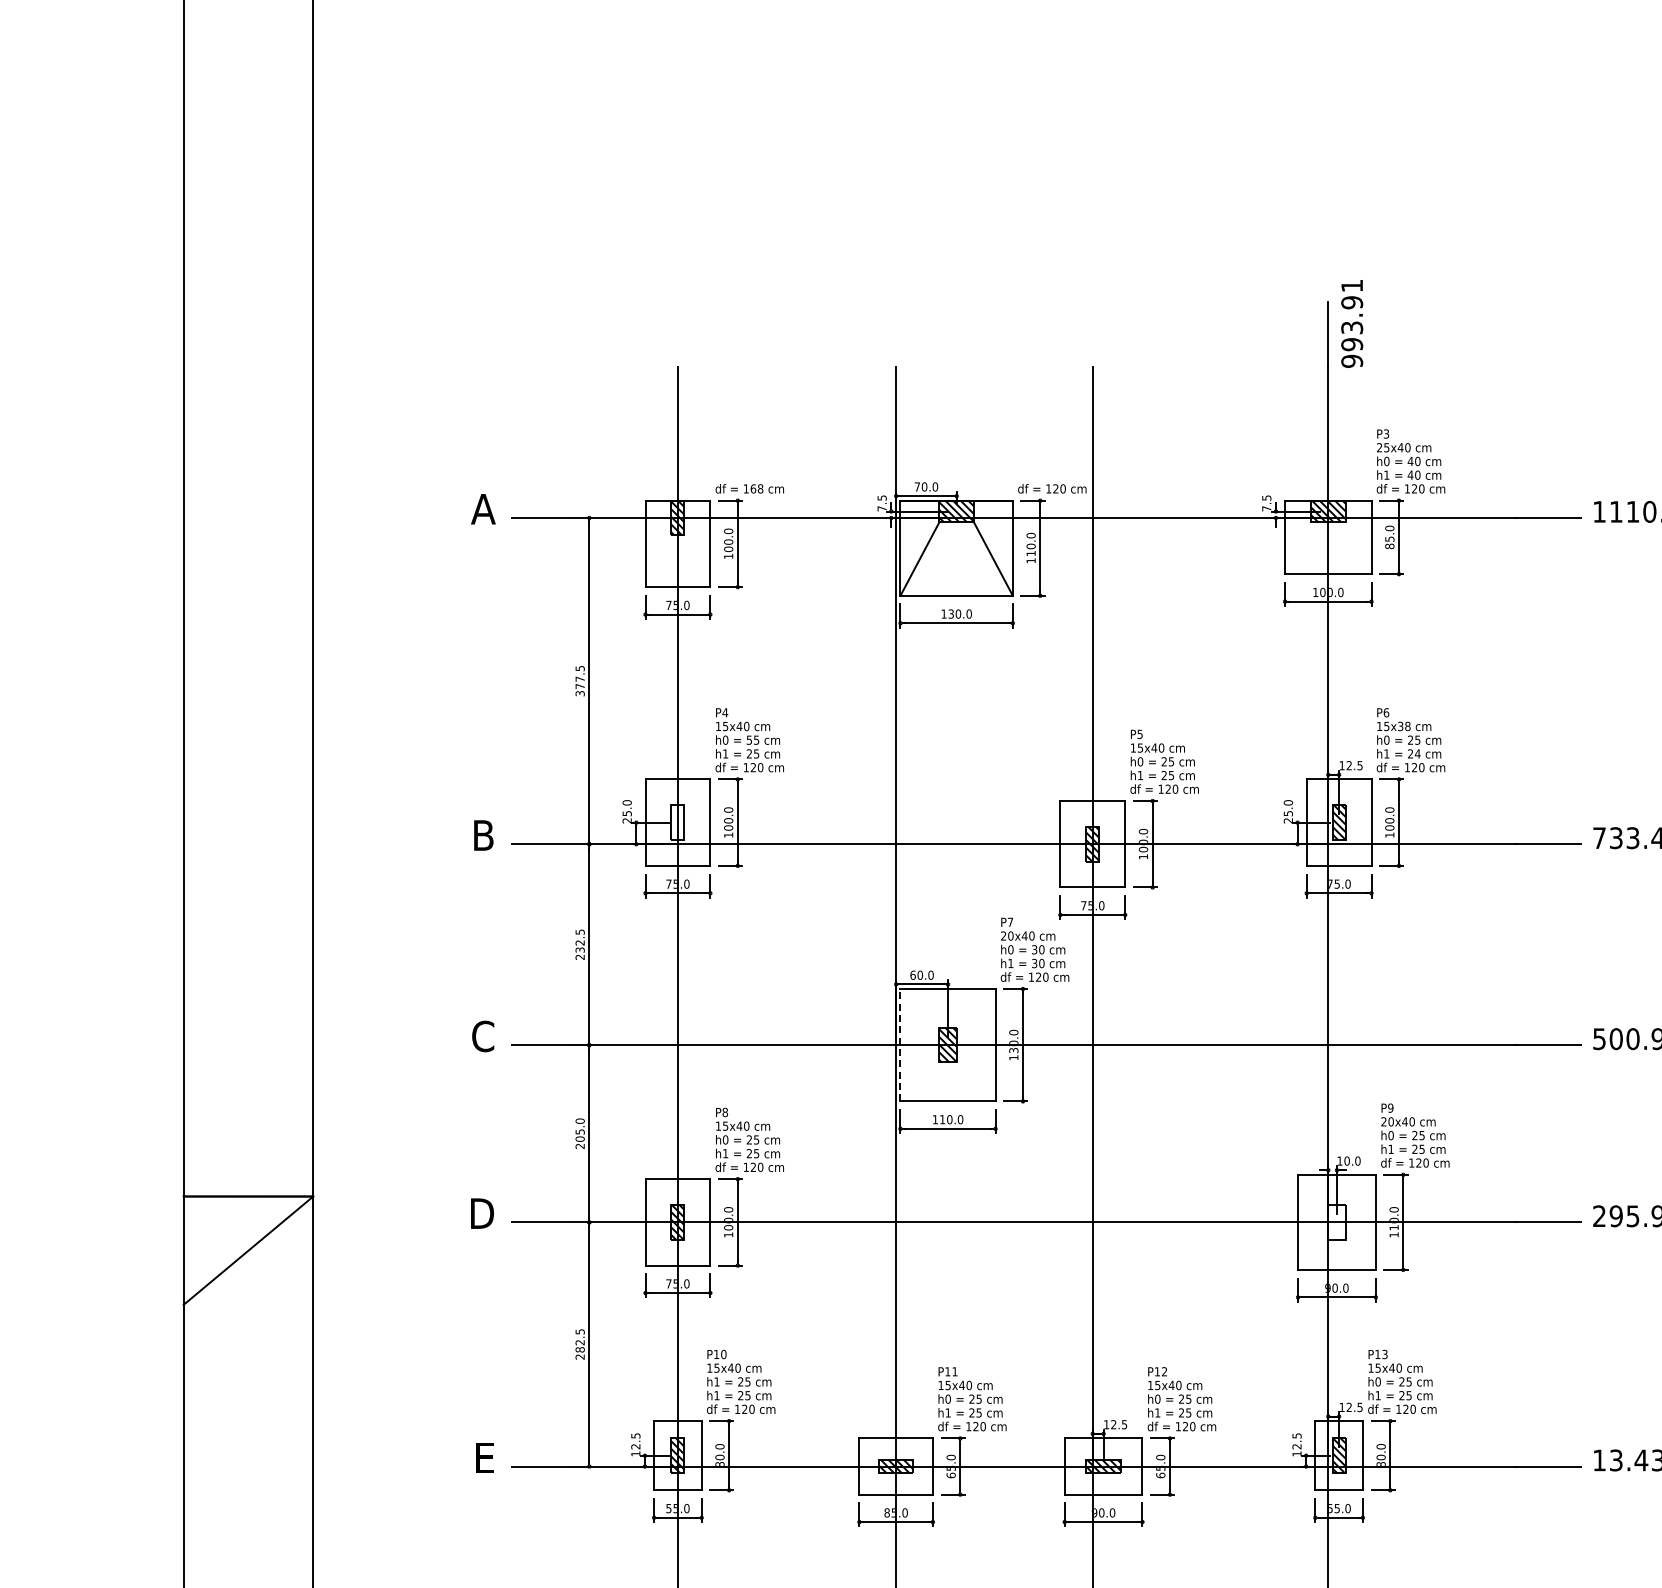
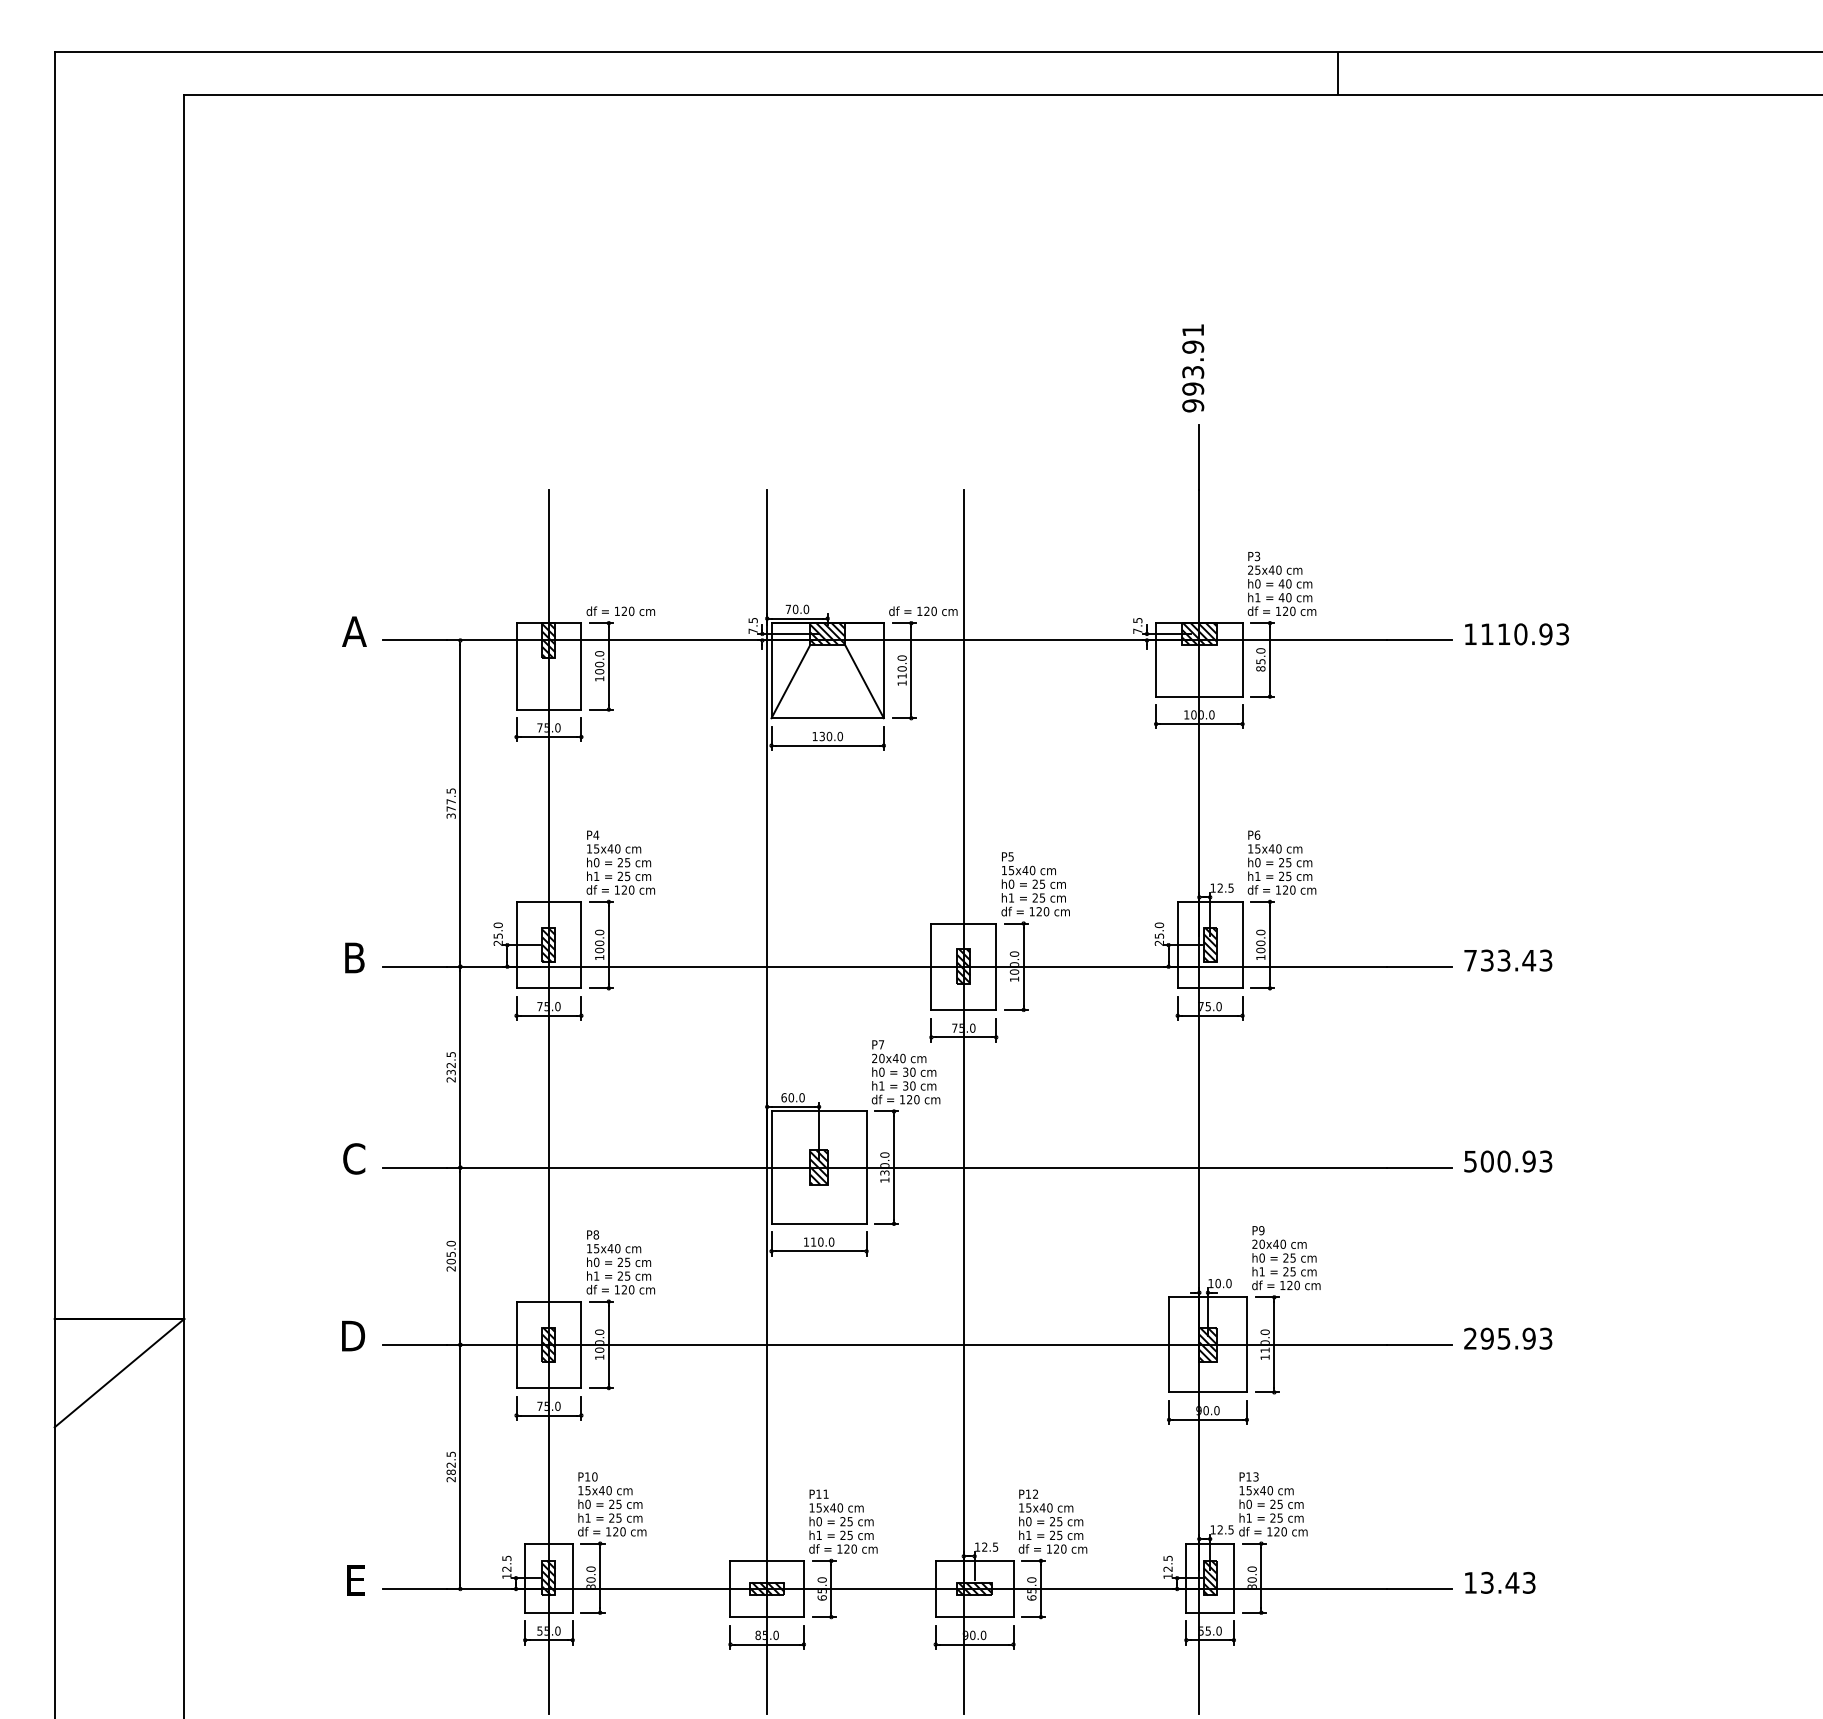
text: (1352, 324) -> (1193, 368), moved
text: (756, 489) -> (627, 611), 168 -> 120
text: (1403, 726) -> (1274, 848), 15x38 -> 15x40
text: (749, 740) -> (620, 862), 55 -> 25
text: (1417, 754) -> (1288, 876), 24 -> 25
hatch: (677, 822) -> (548, 944), added
line: (900, 1045) -> (771, 1167), dashed -> solid
hatch: (1336, 1222) -> (1207, 1344), added
text: (716, 1381) -> (587, 1503), h1 -> h0

